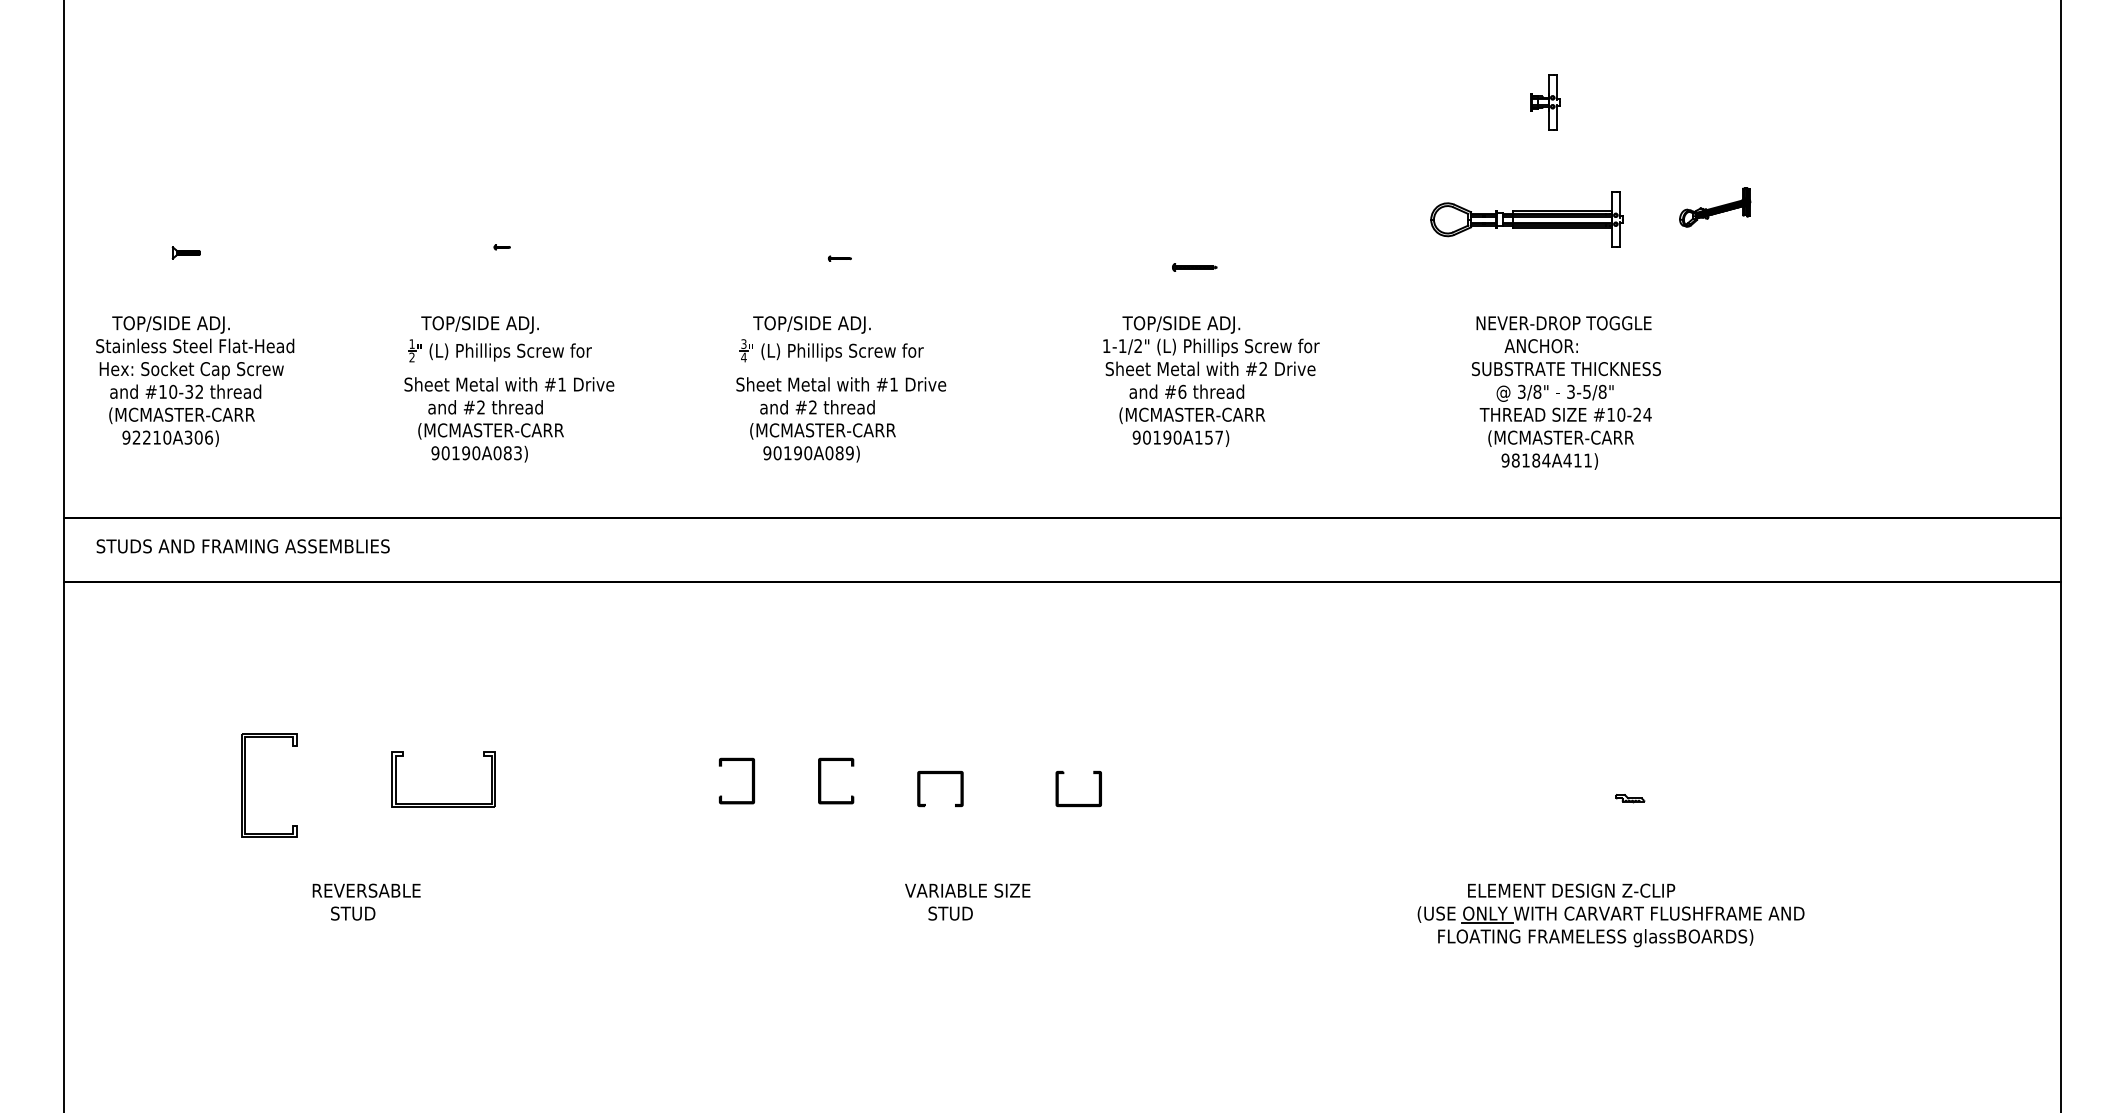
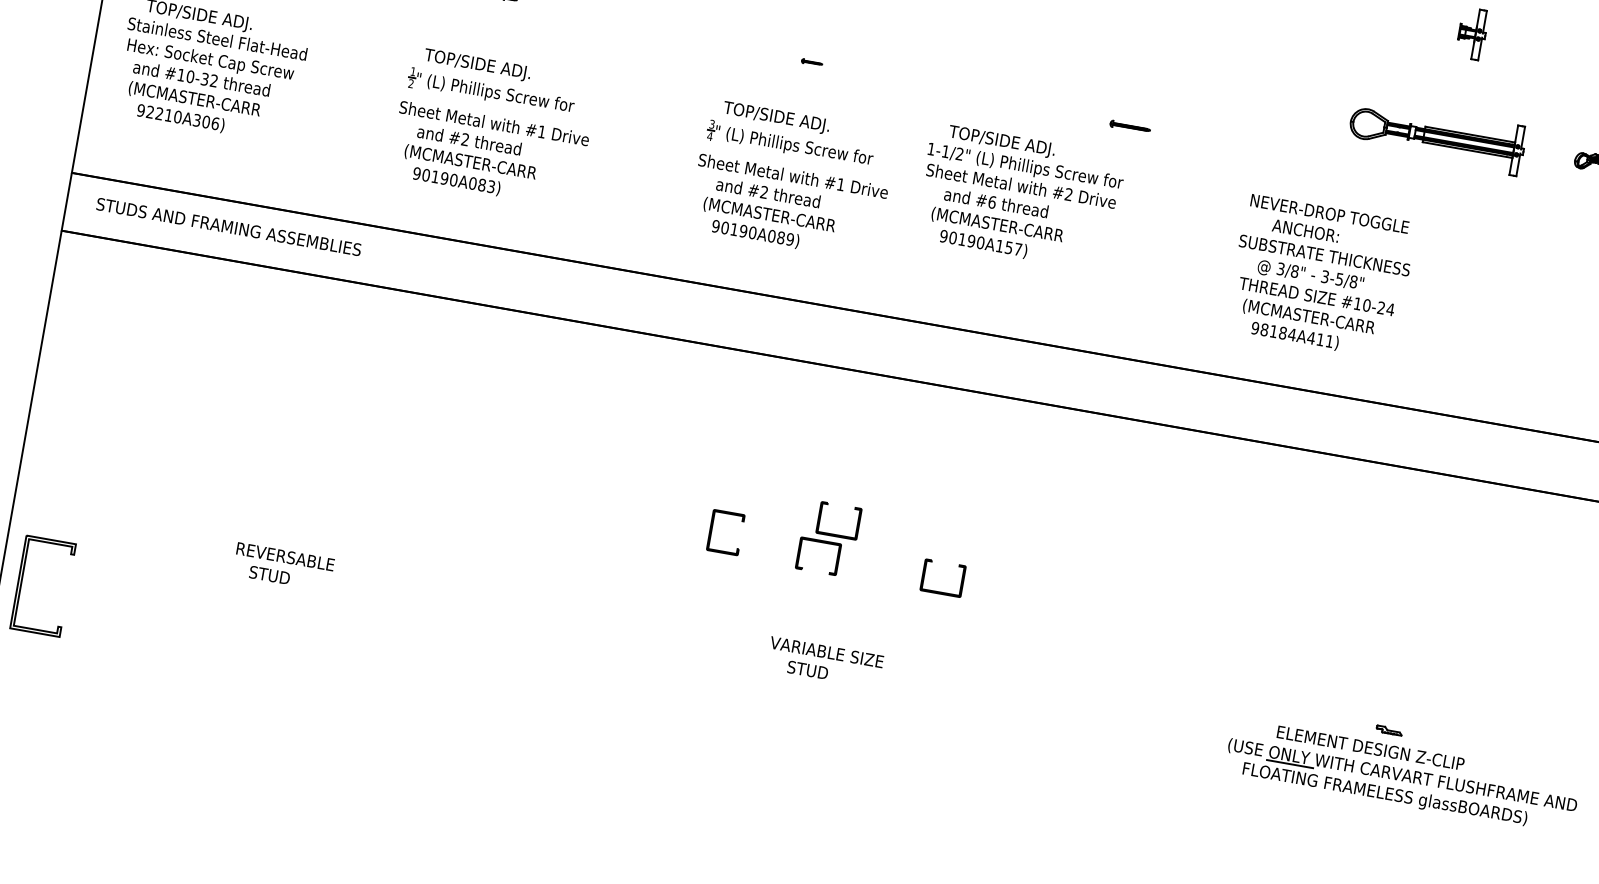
text: (1211, 381) -> (1020, 197), moved
text: (1566, 392) -> (1321, 276), moved
part: (955, 762) -> (836, 534), added
part: (752, 780) -> (650, 518), removed
part: (245, 785) -> (21, 582), moved
part: (1630, 798) -> (1389, 730), moved
part: (443, 803) -> (368, 490), removed

